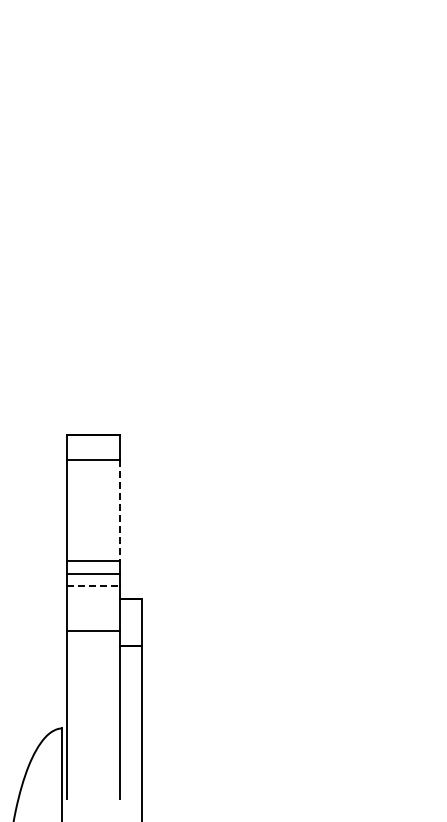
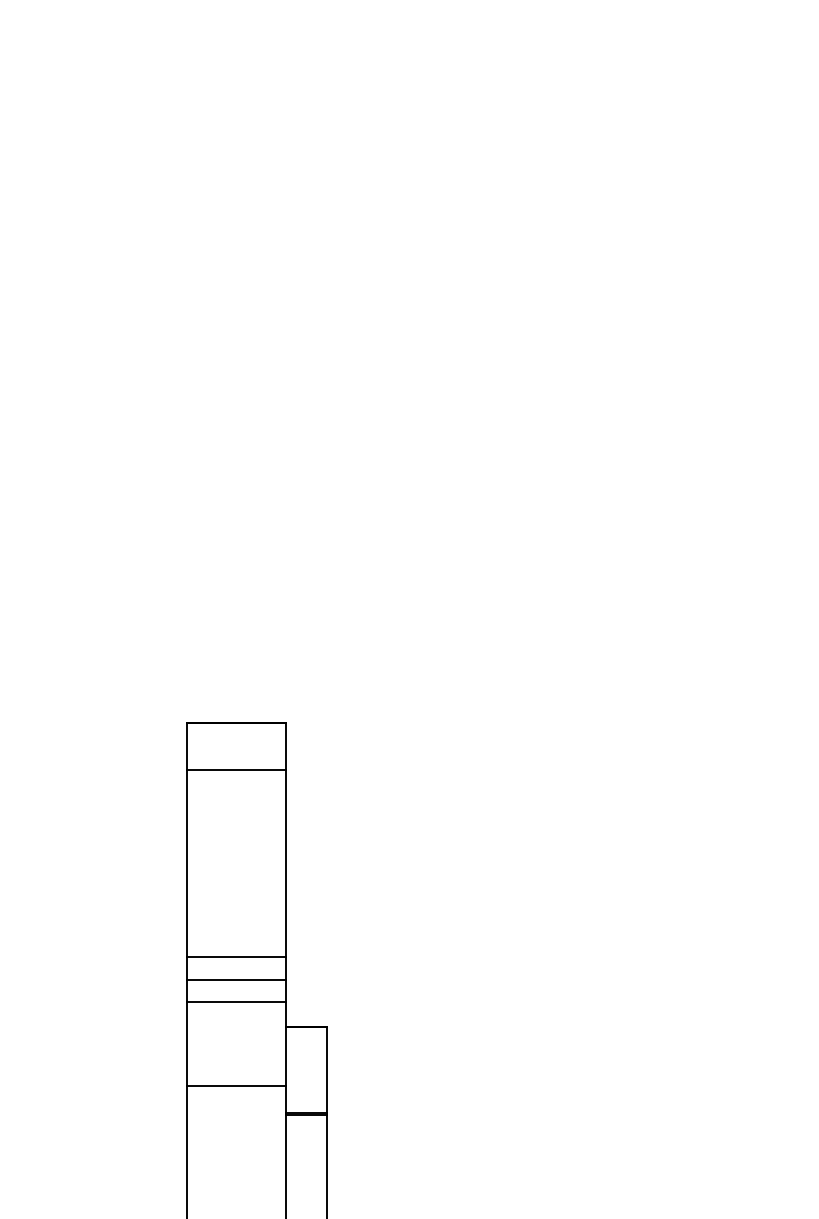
line: (120, 510) -> (286, 862), dashed -> solid
line: (93, 585) -> (236, 1001), dashed -> solid

